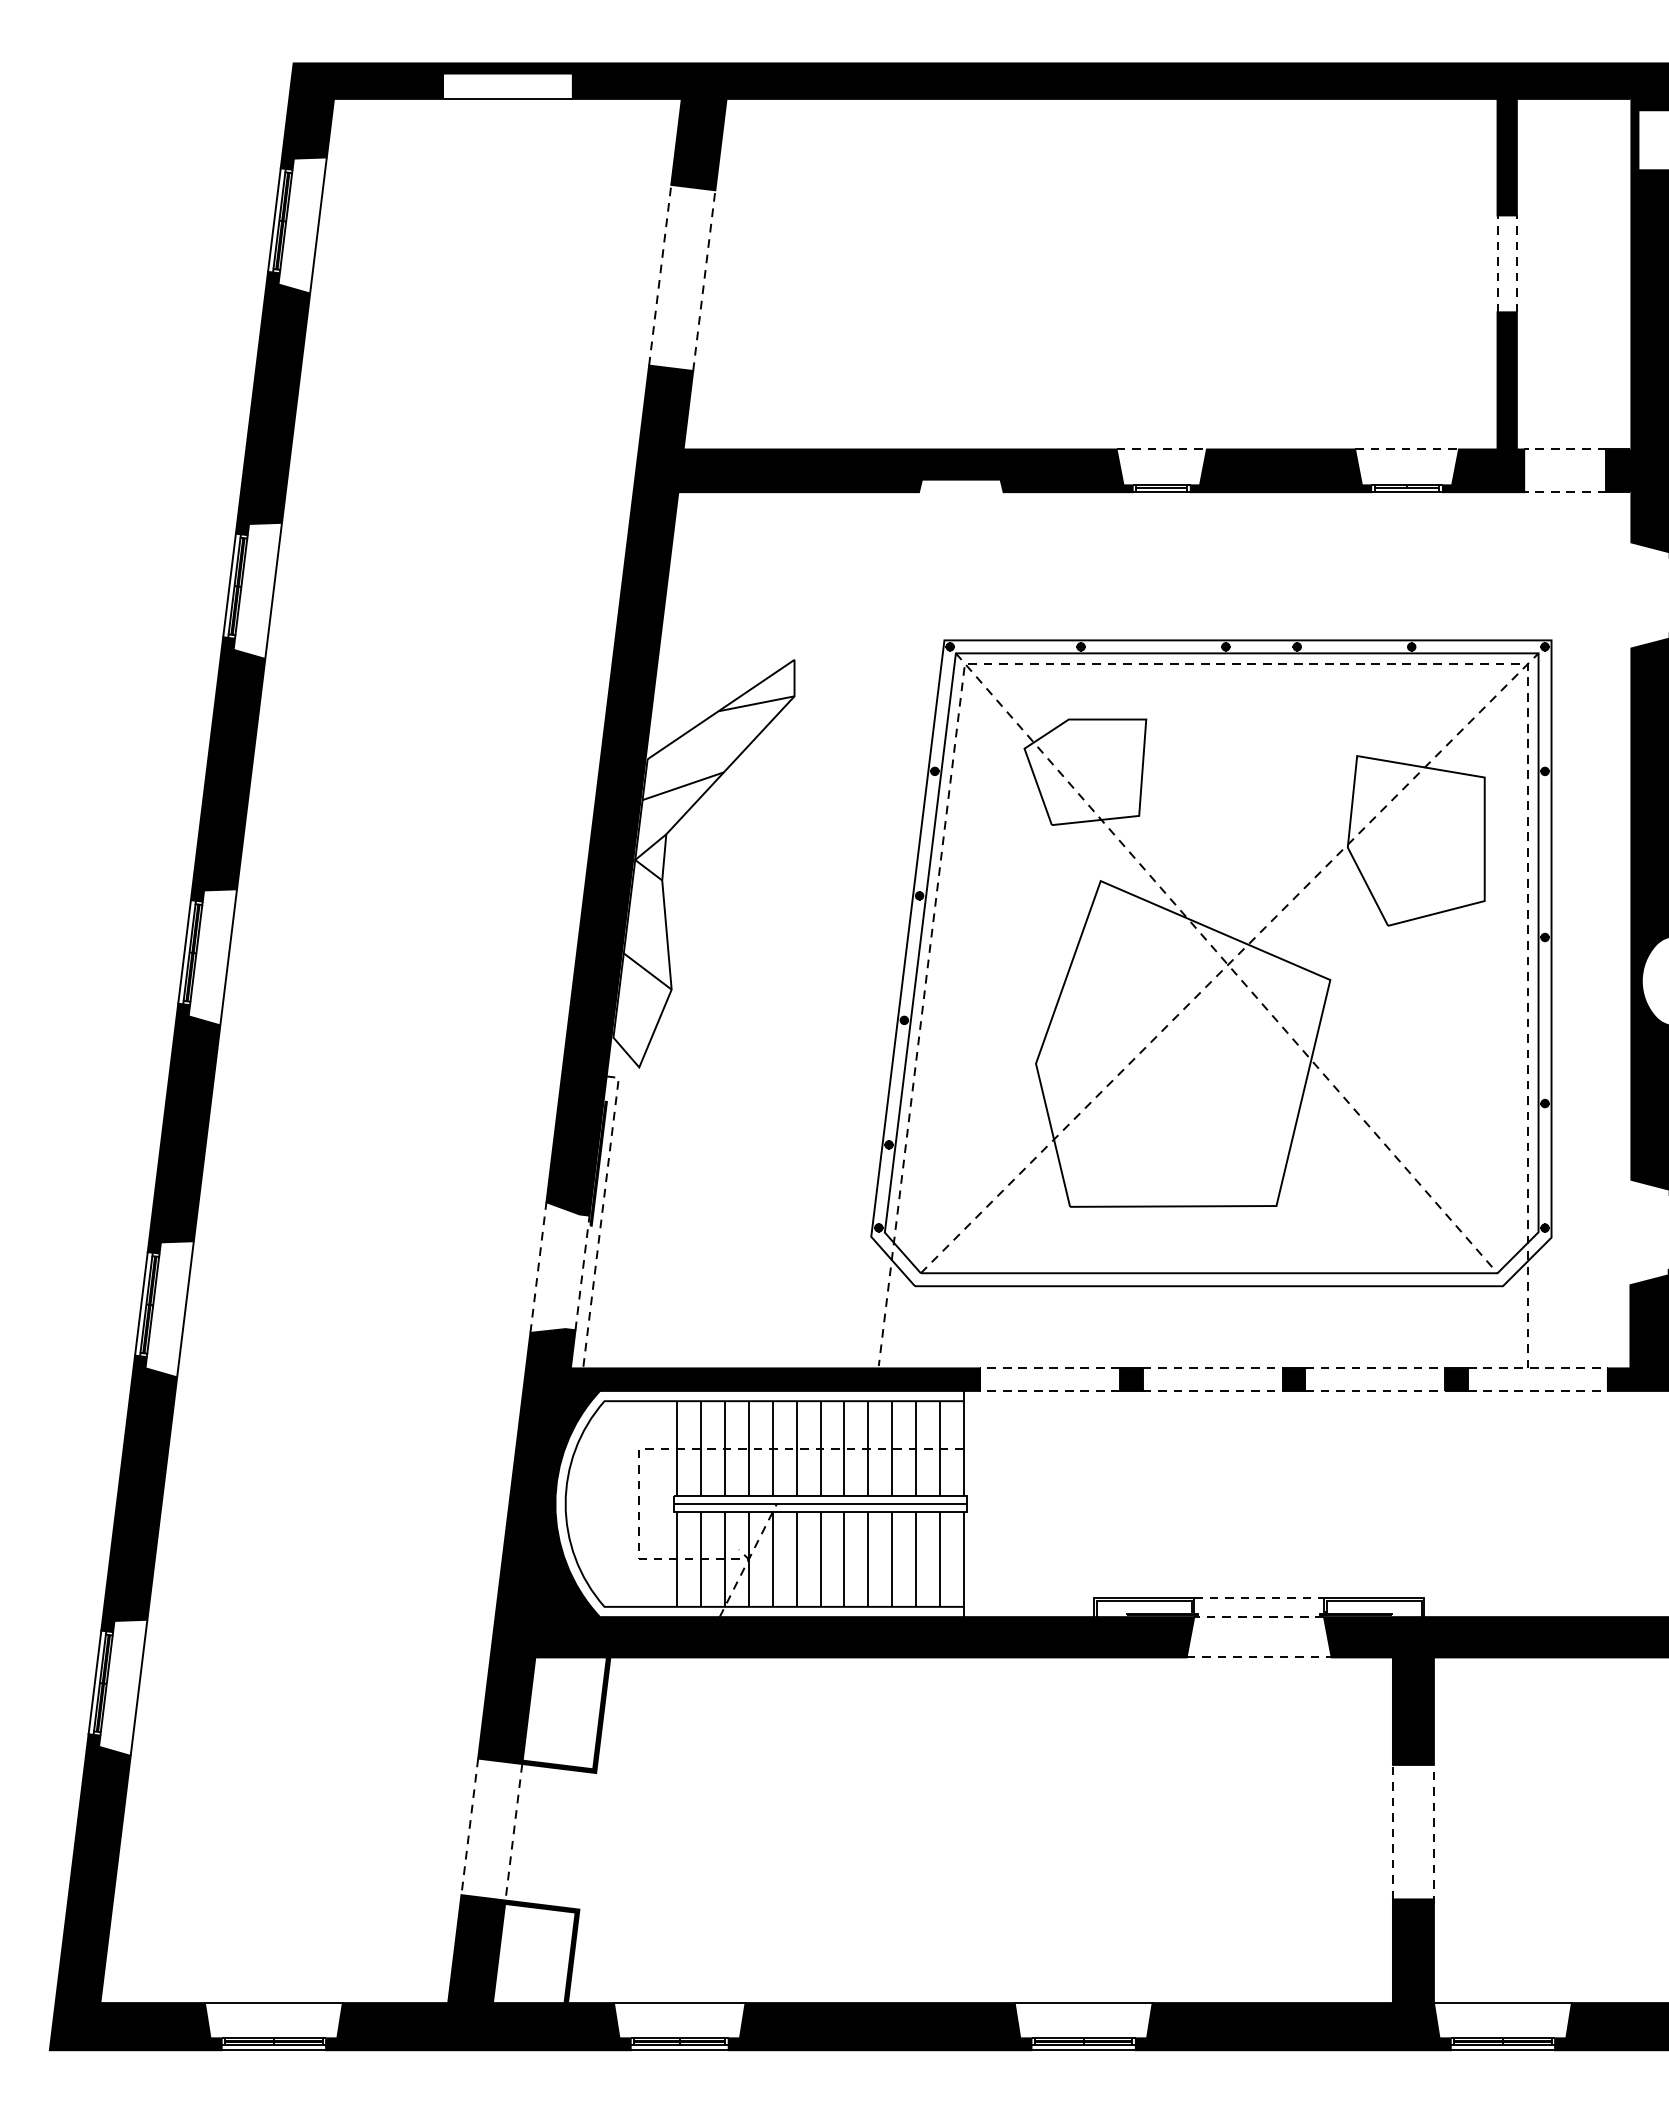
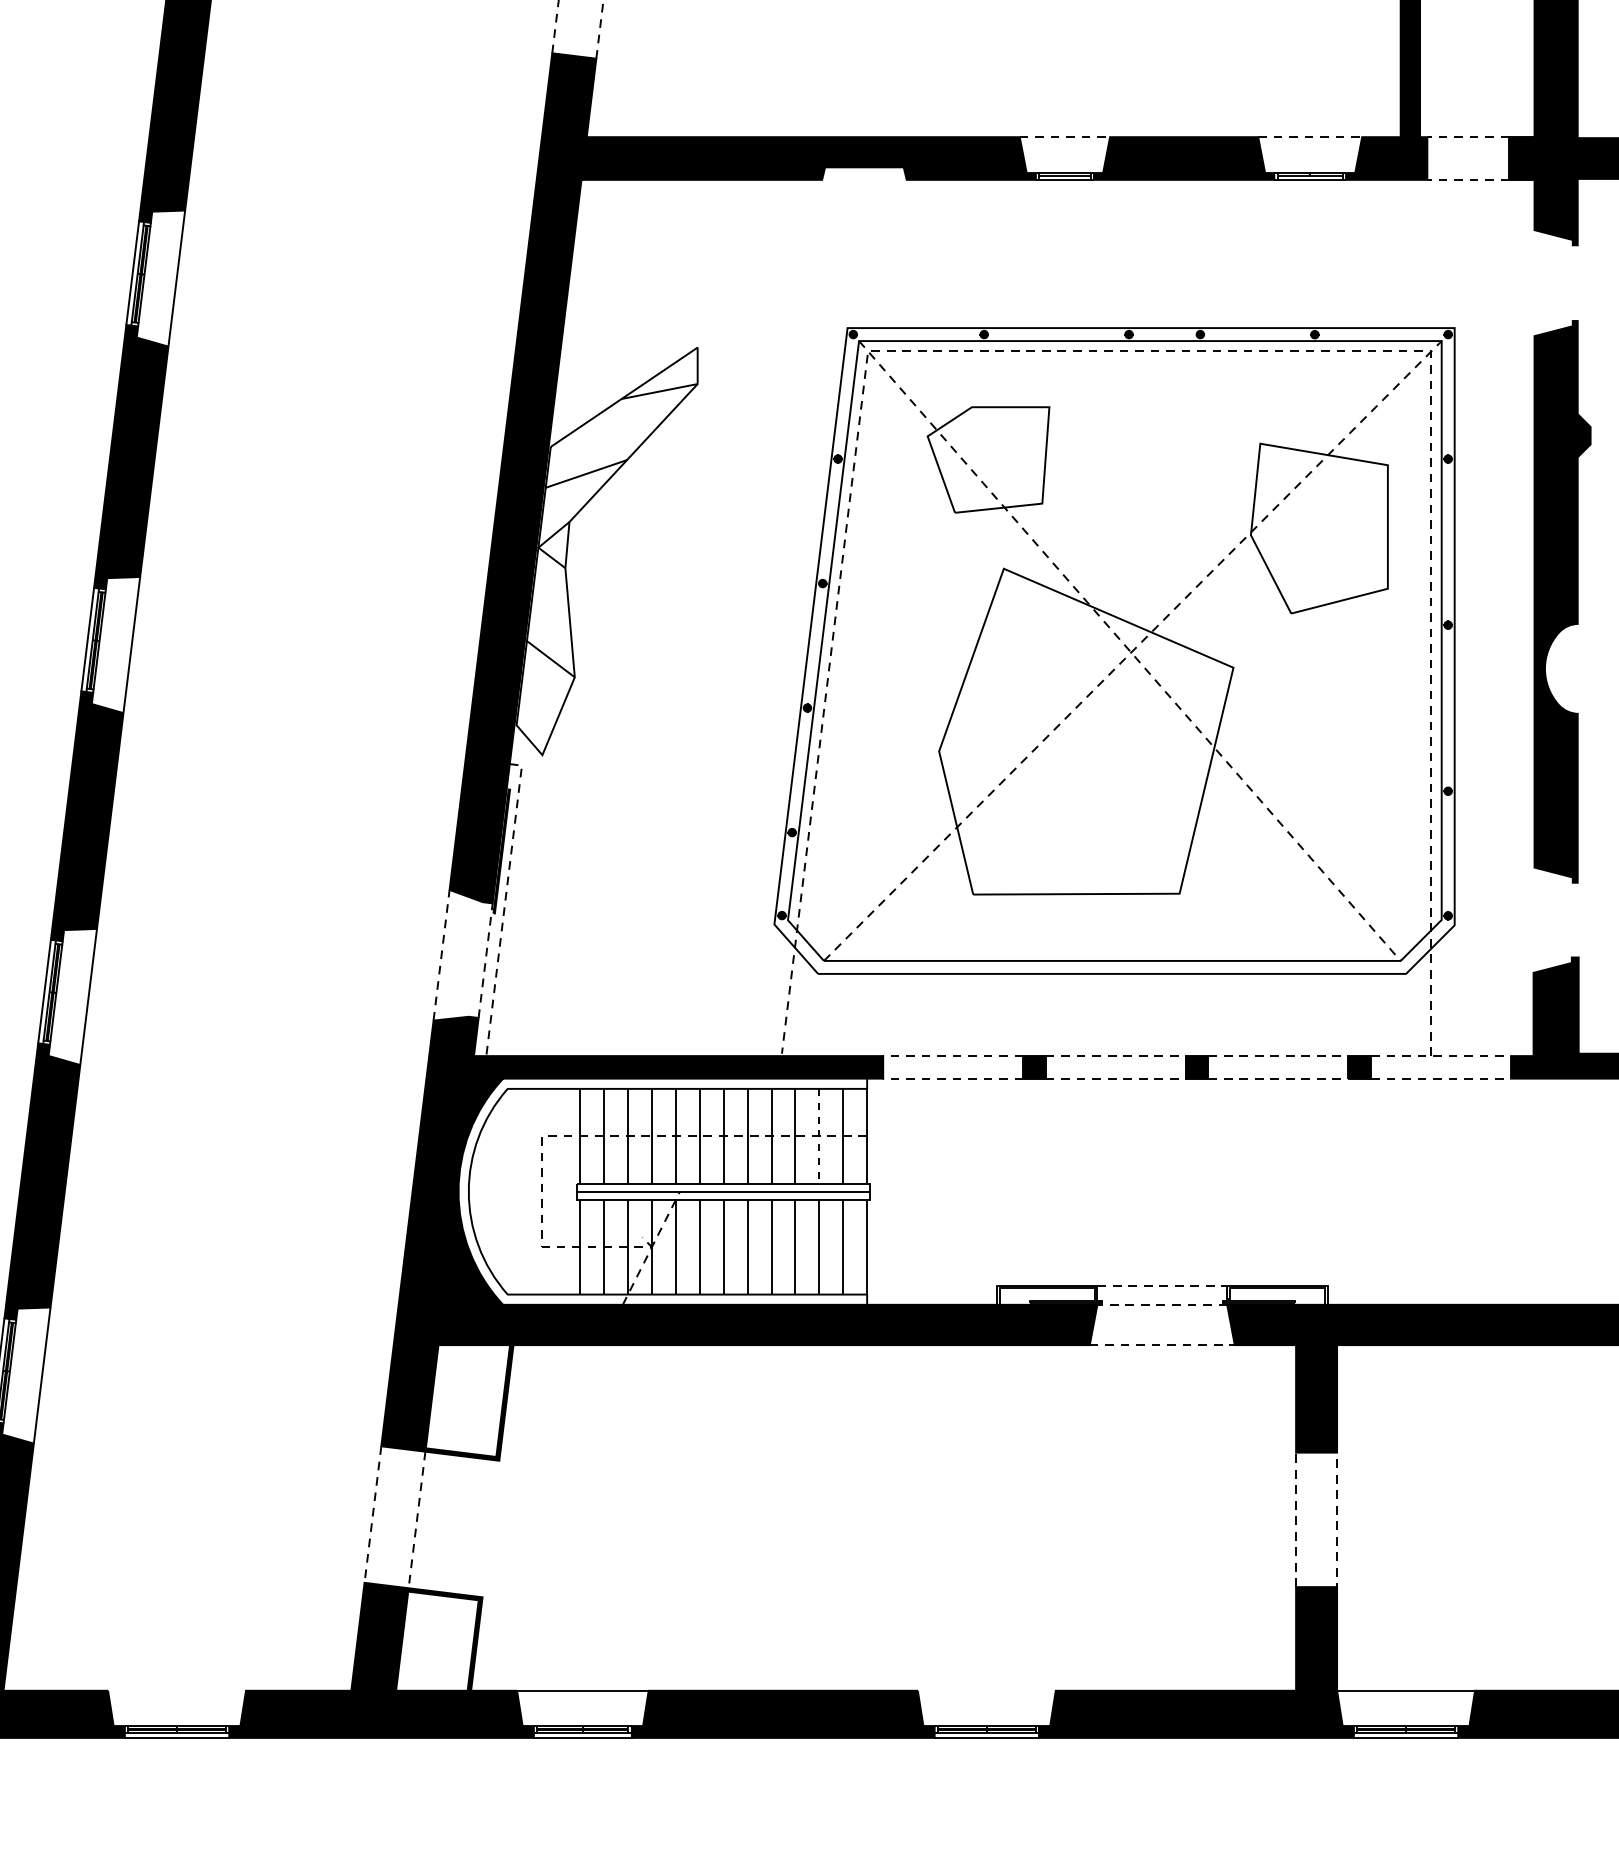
line: (916, 1449) -> (819, 1137), solid -> dashed
line: (273, 2003) -> (176, 1691), removed
line: (1083, 2003) -> (986, 1691), removed

